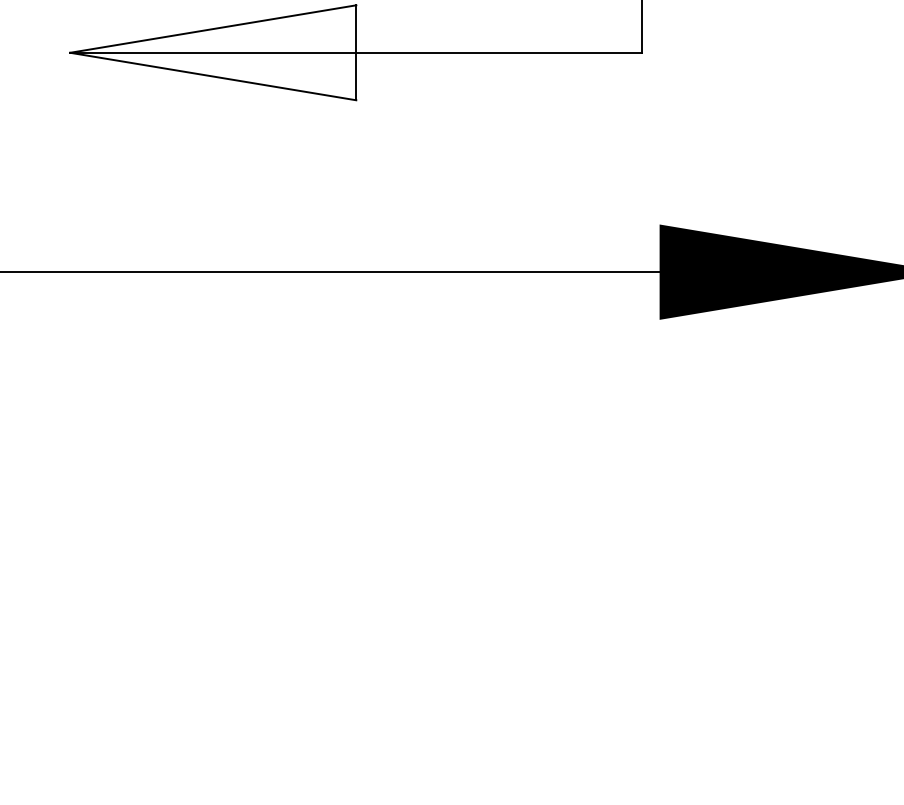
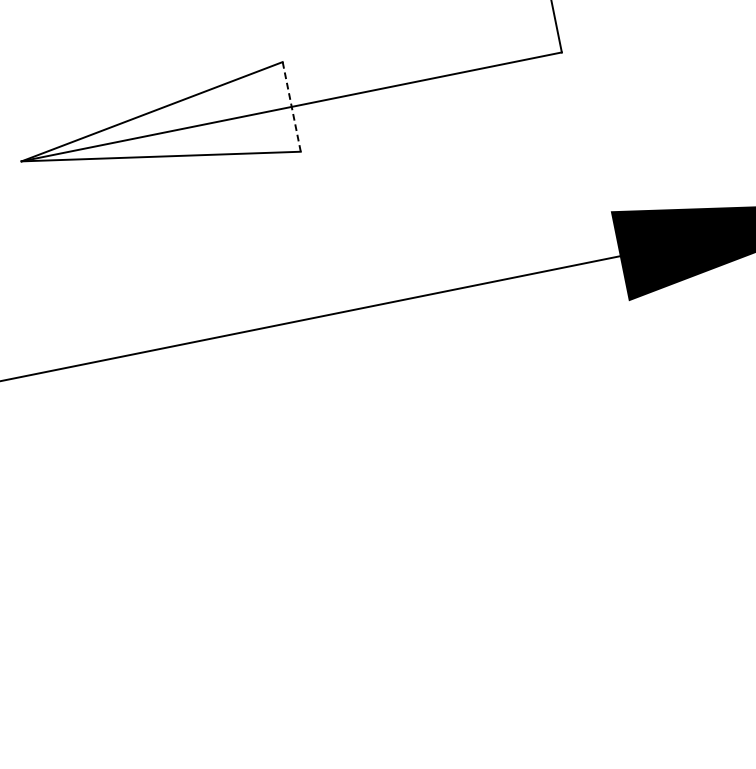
line: (356, 53) -> (292, 107), solid -> dashed

